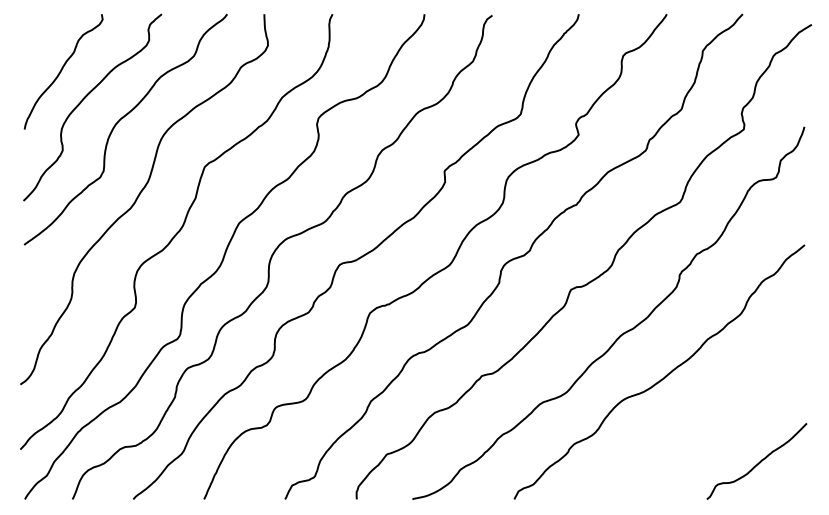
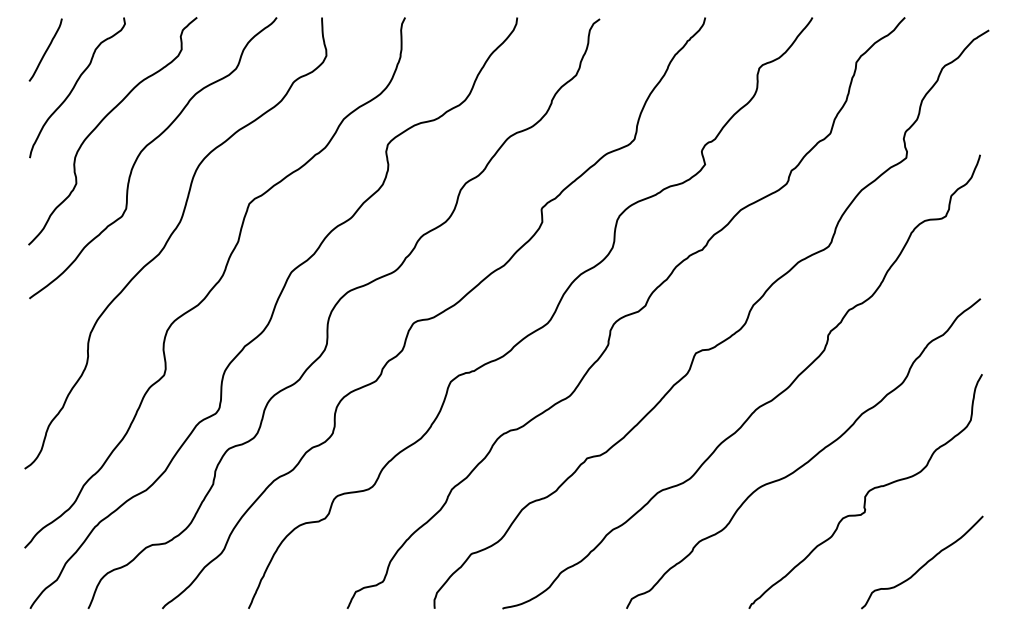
curve: (37, 40) -> (45, 49), added
curve: (711, 403) -> (866, 491), added

